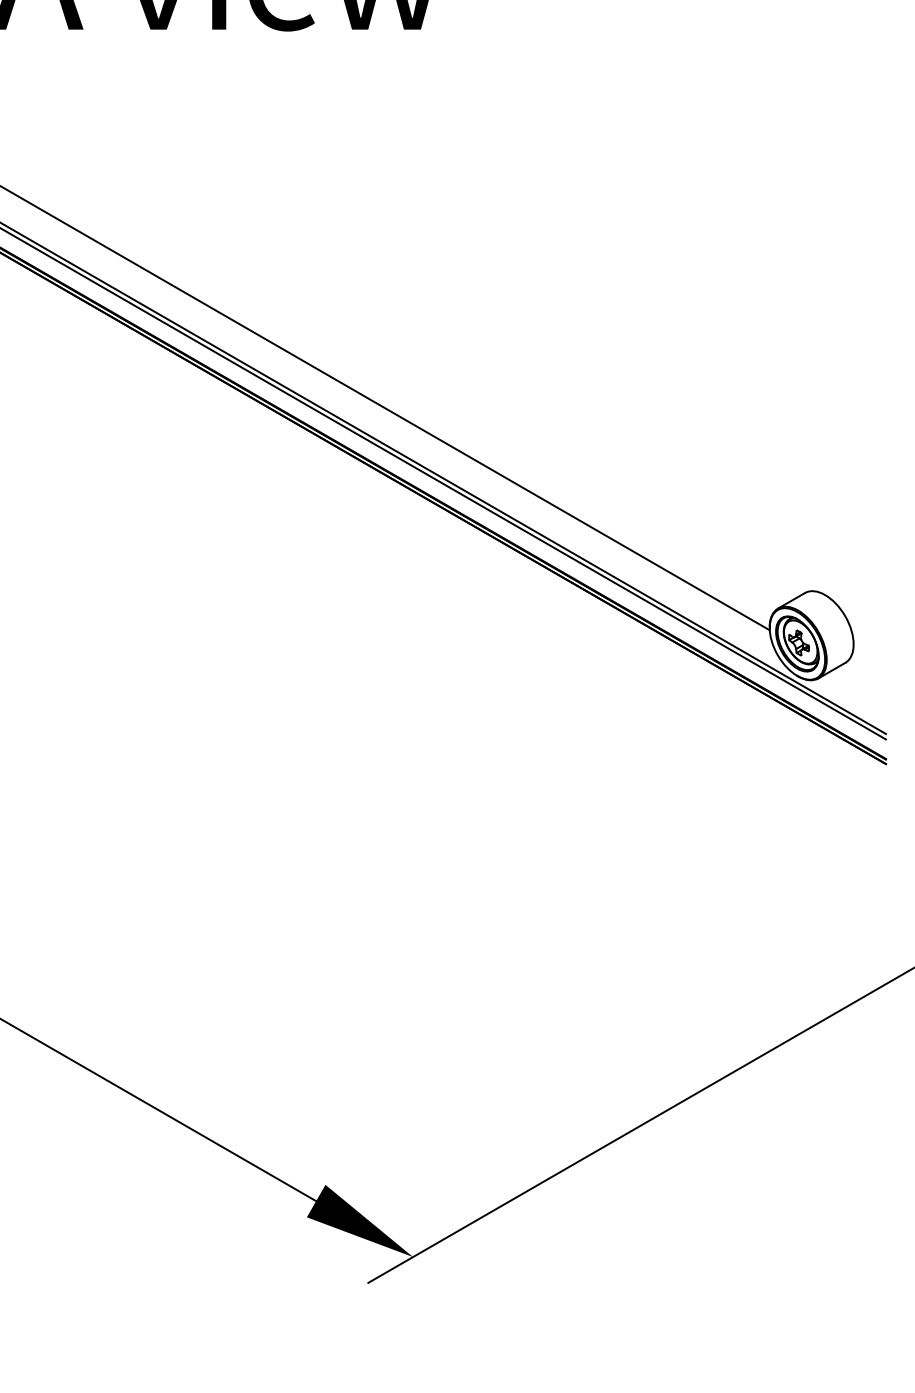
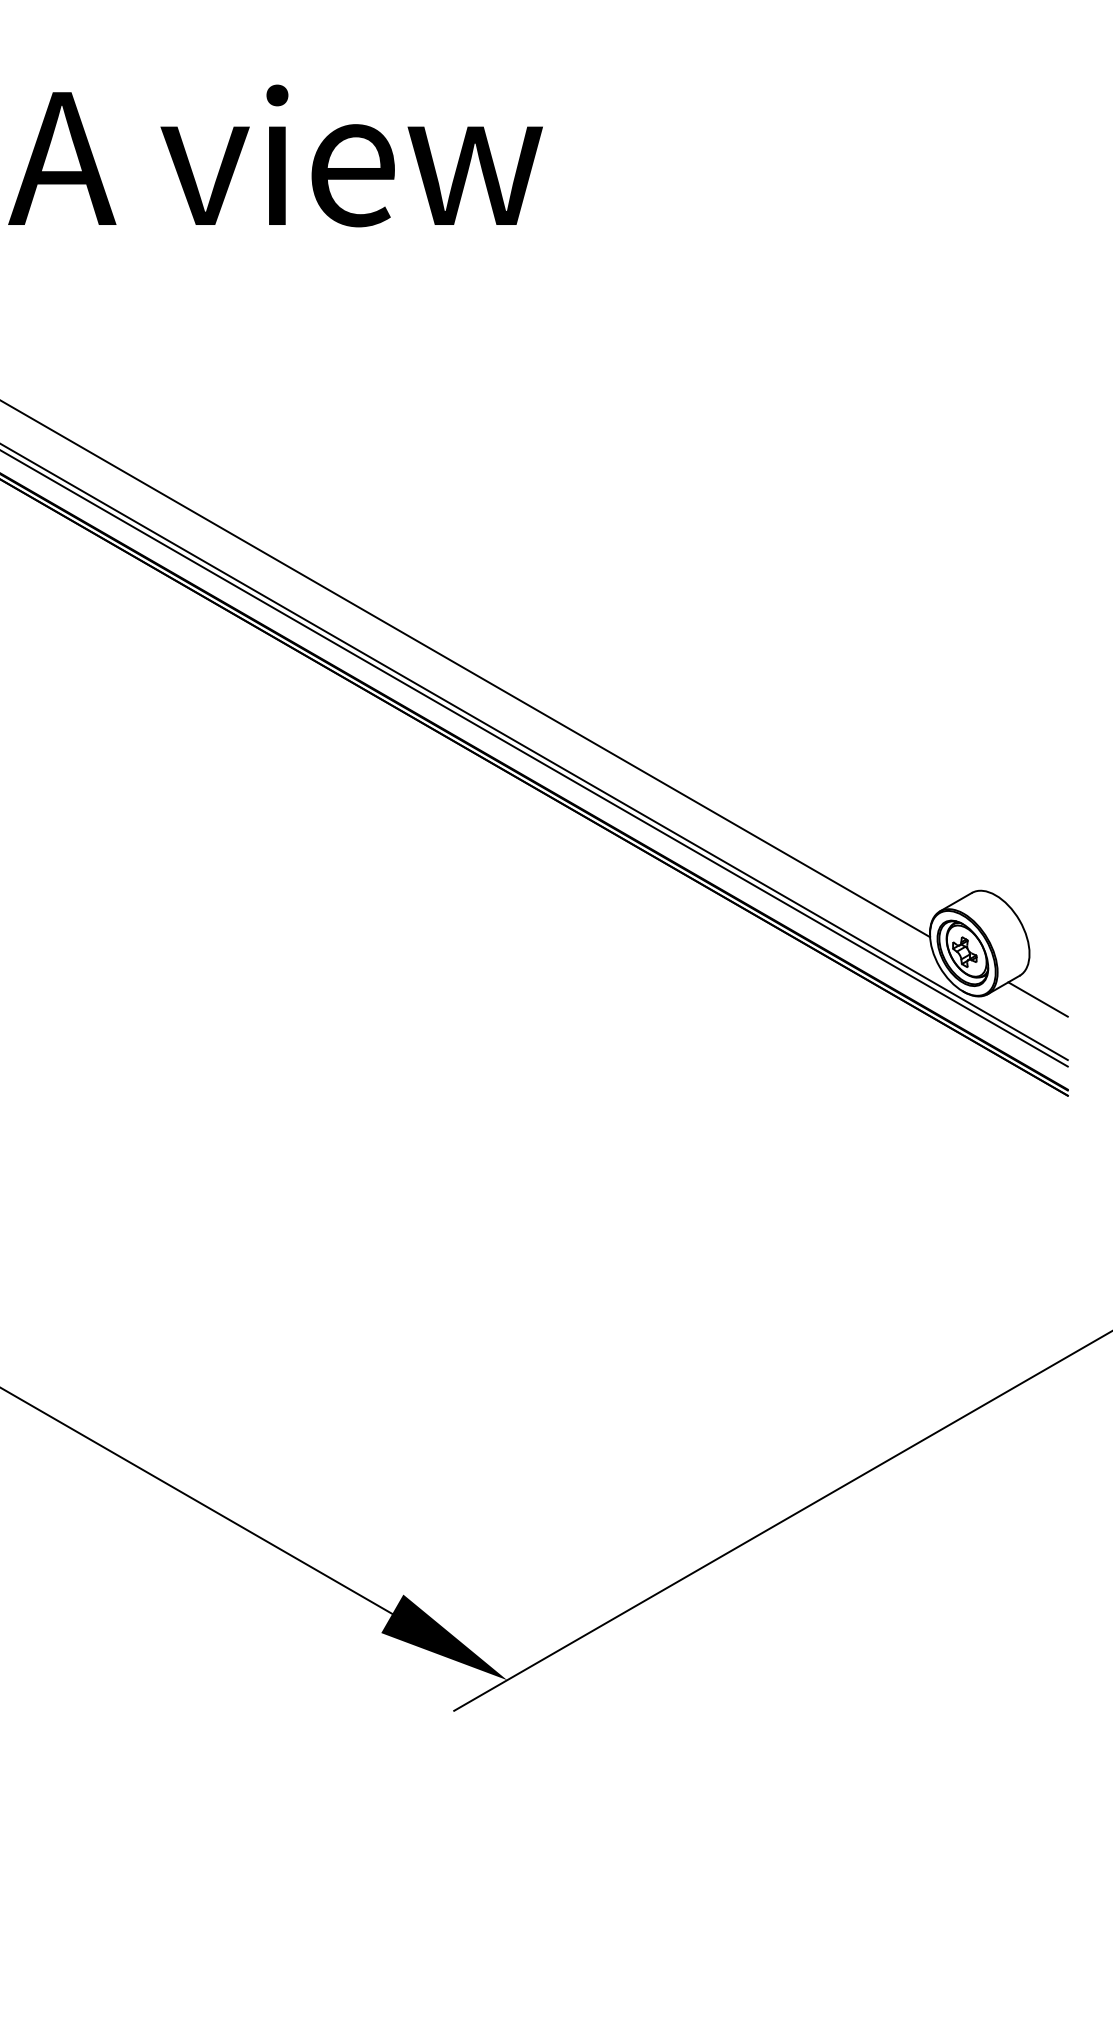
line: (860, 682) -> (1037, 999), added

